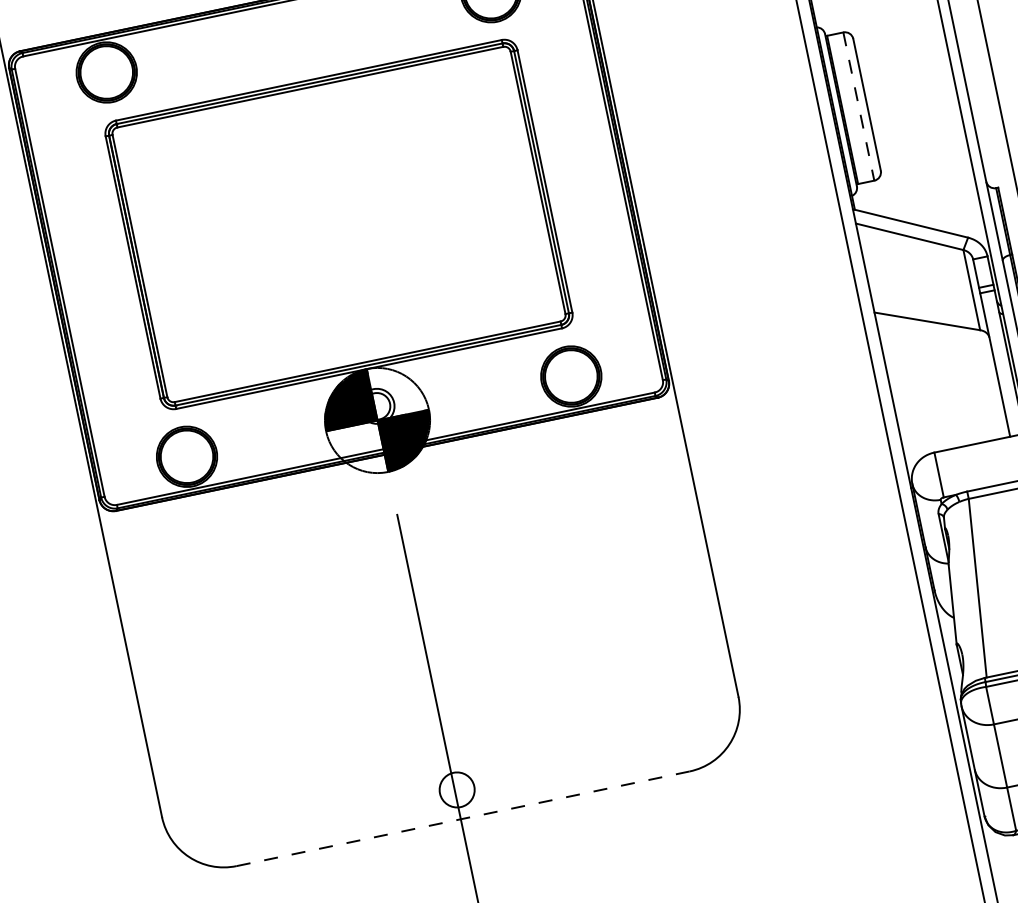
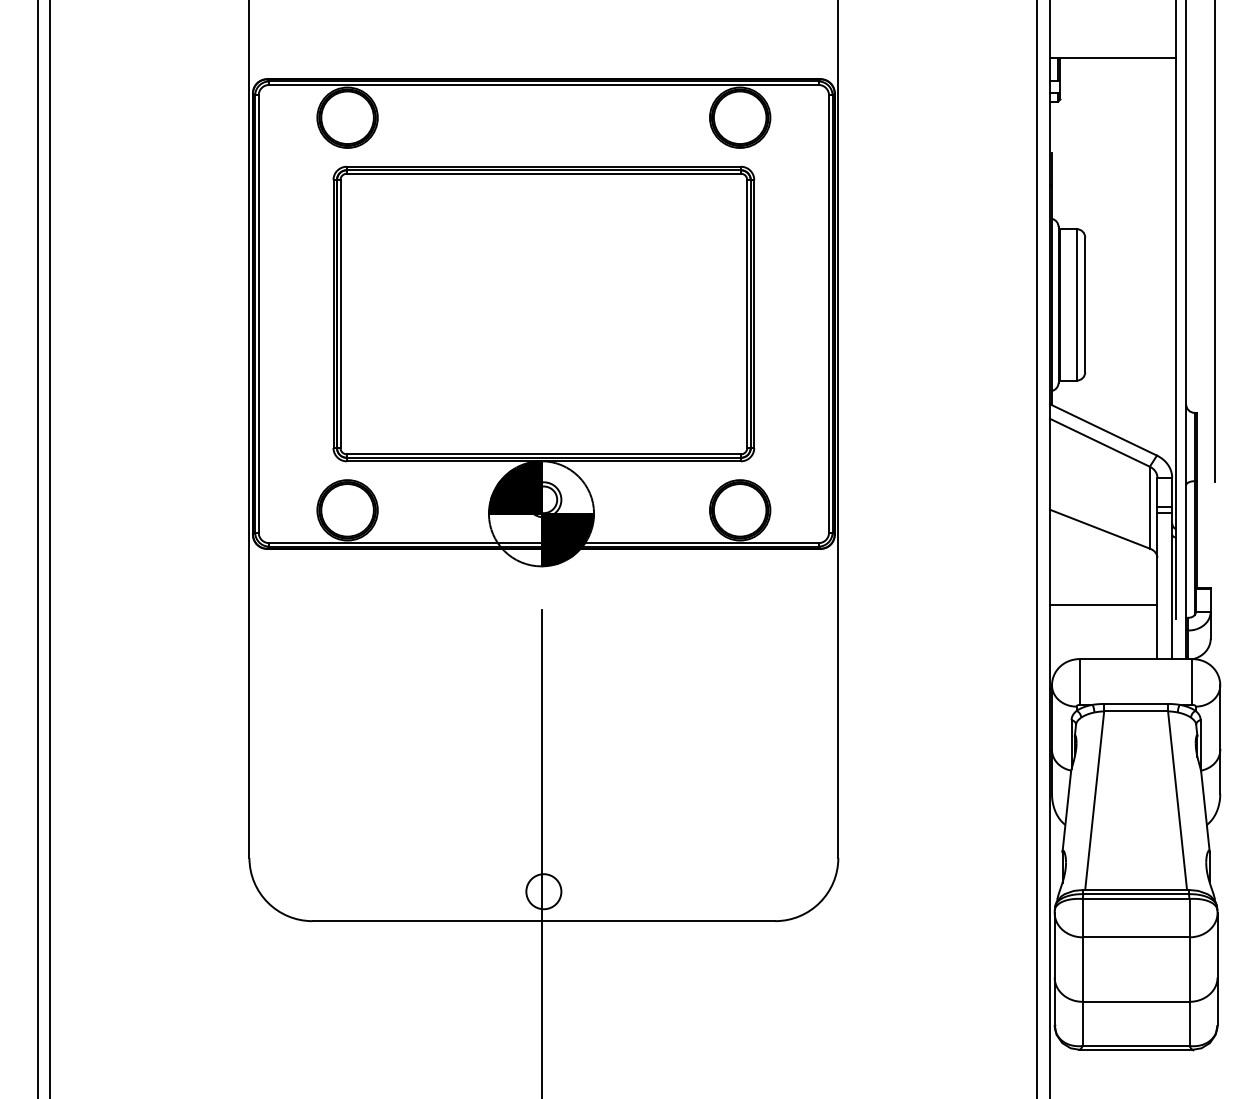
line: (858, 106) -> (1076, 304), dashed -> solid
line: (946, 394) -> (1103, 604), added
line: (463, 818) -> (544, 921), dashed -> solid

